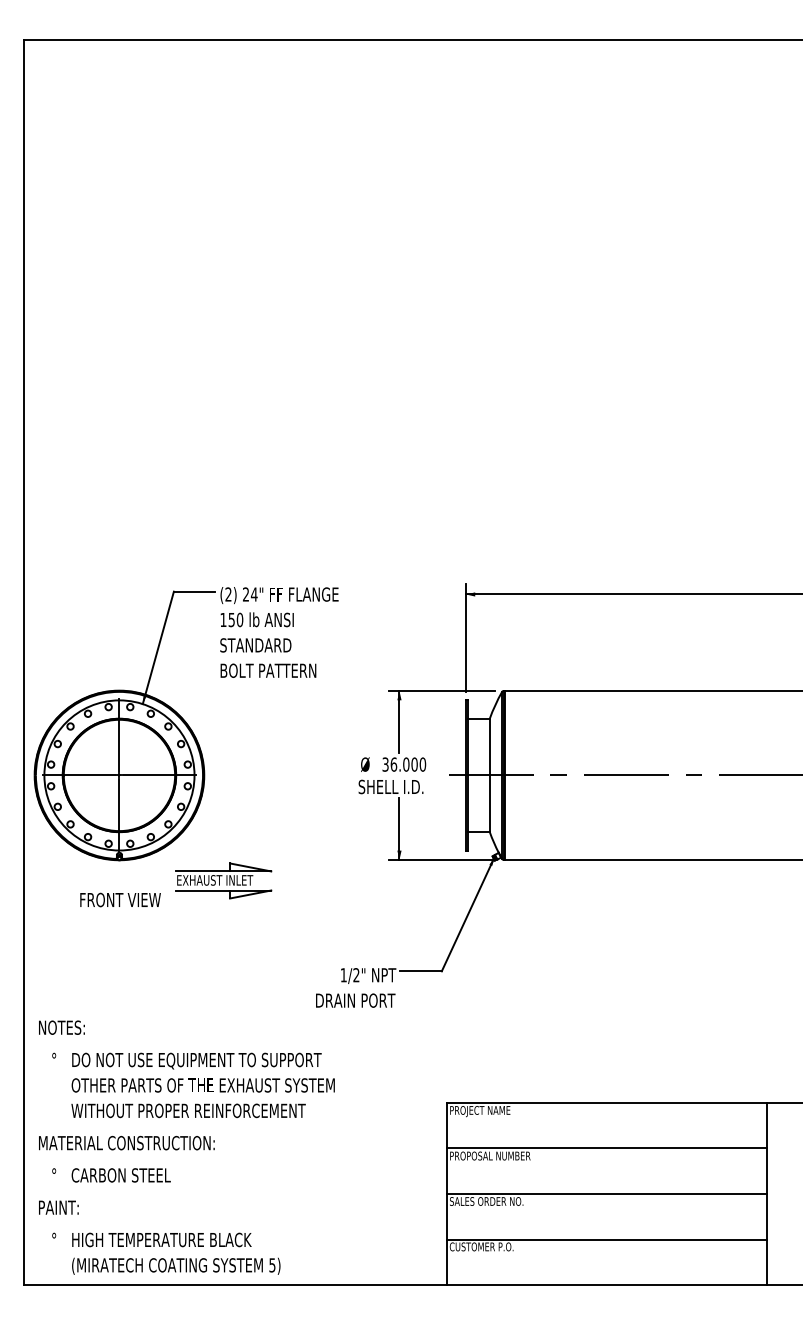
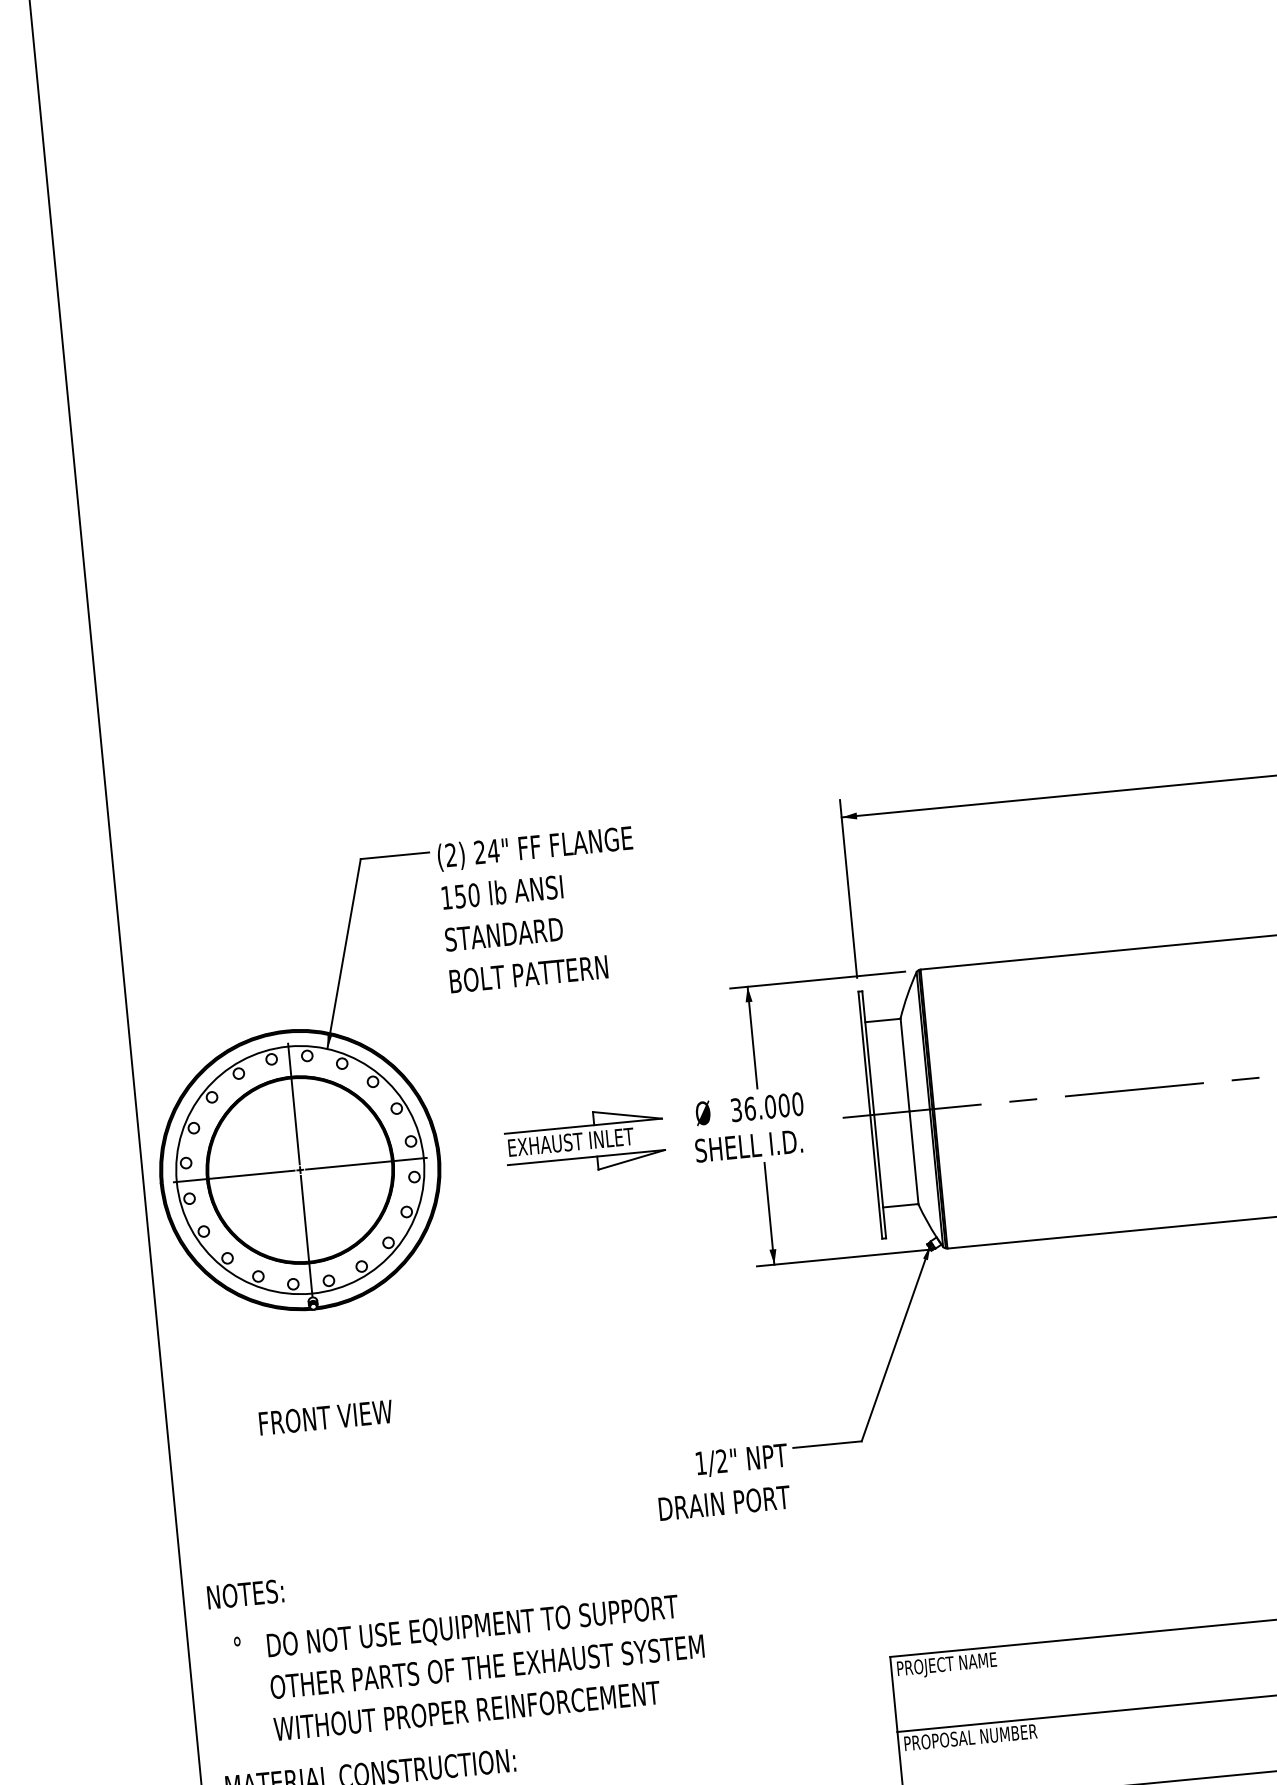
part: (223, 880) -> (584, 1141), moved
text: (120, 899) -> (325, 1416), moved

